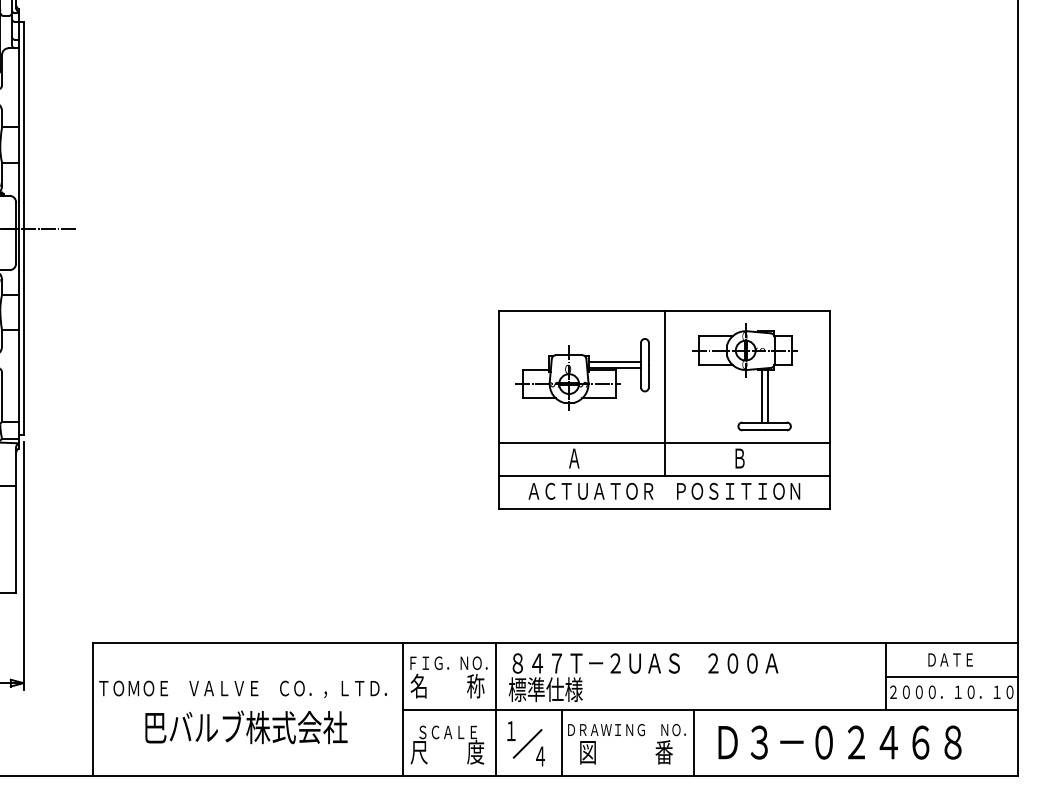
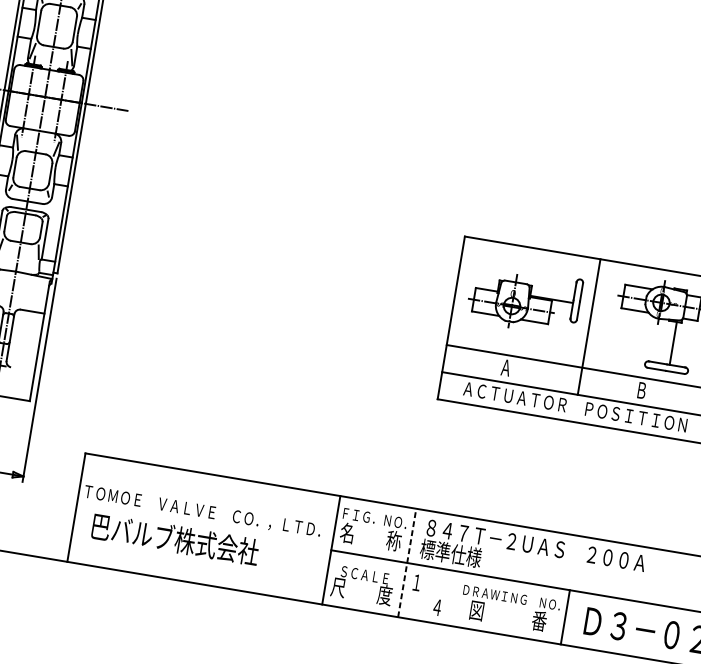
line: (614, 362) -> (552, 294), removed
line: (761, 396) -> (668, 342), removed
line: (495, 709) -> (406, 562), solid -> dashed
text: (246, 727) -> (175, 539), moved
line: (561, 742) -> (456, 598), removed
line: (527, 743) -> (428, 595), removed

